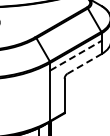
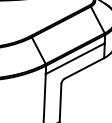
line: (76, 55) -> (75, 58), dashed -> solid
line: (84, 63) -> (84, 67), dashed -> solid

